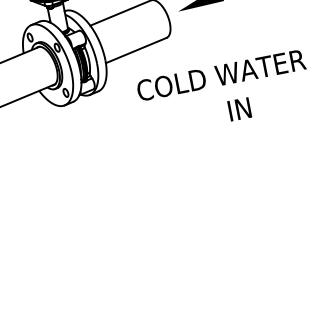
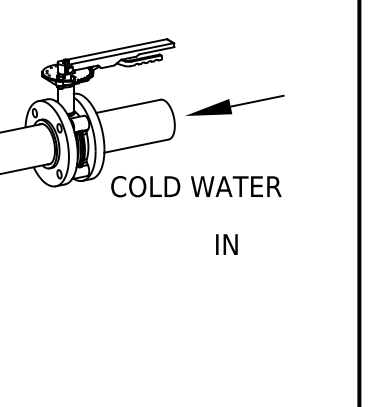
text: (221, 75) -> (196, 186), moved
text: (239, 109) -> (226, 244), moved

